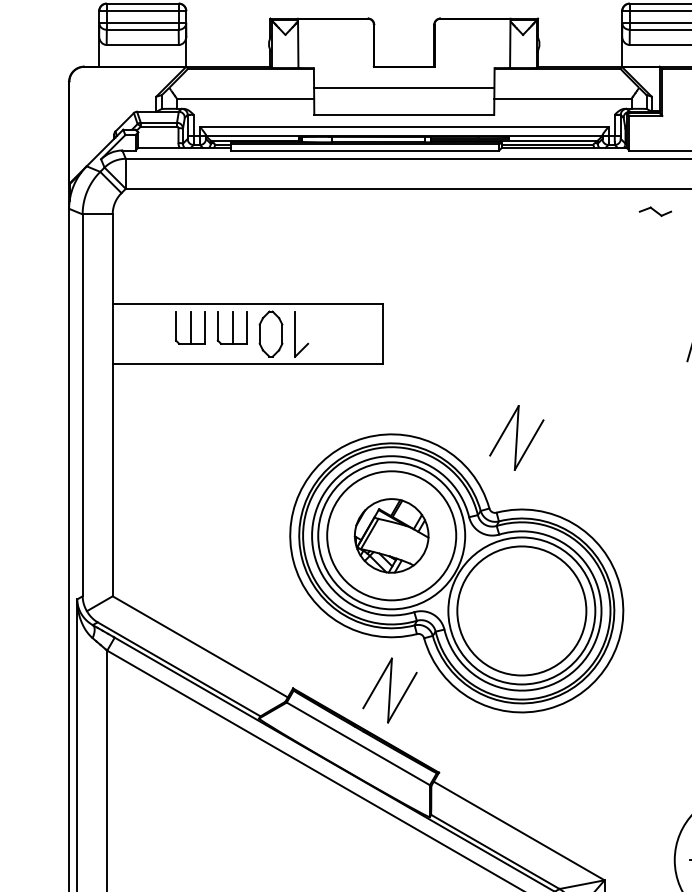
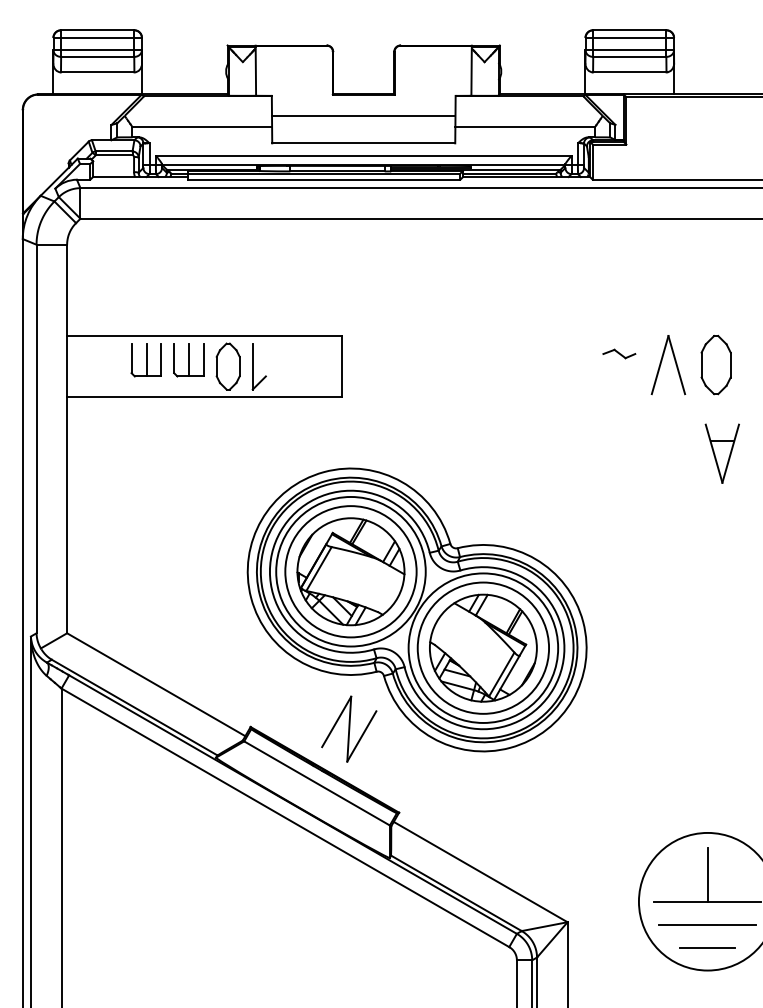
part: (655, 211) -> (619, 353), moved
part: (517, 437) -> (478, 471), removed
part: (391, 535) -> (350, 571), size x1.43
part: (521, 610) -> (483, 647), added

